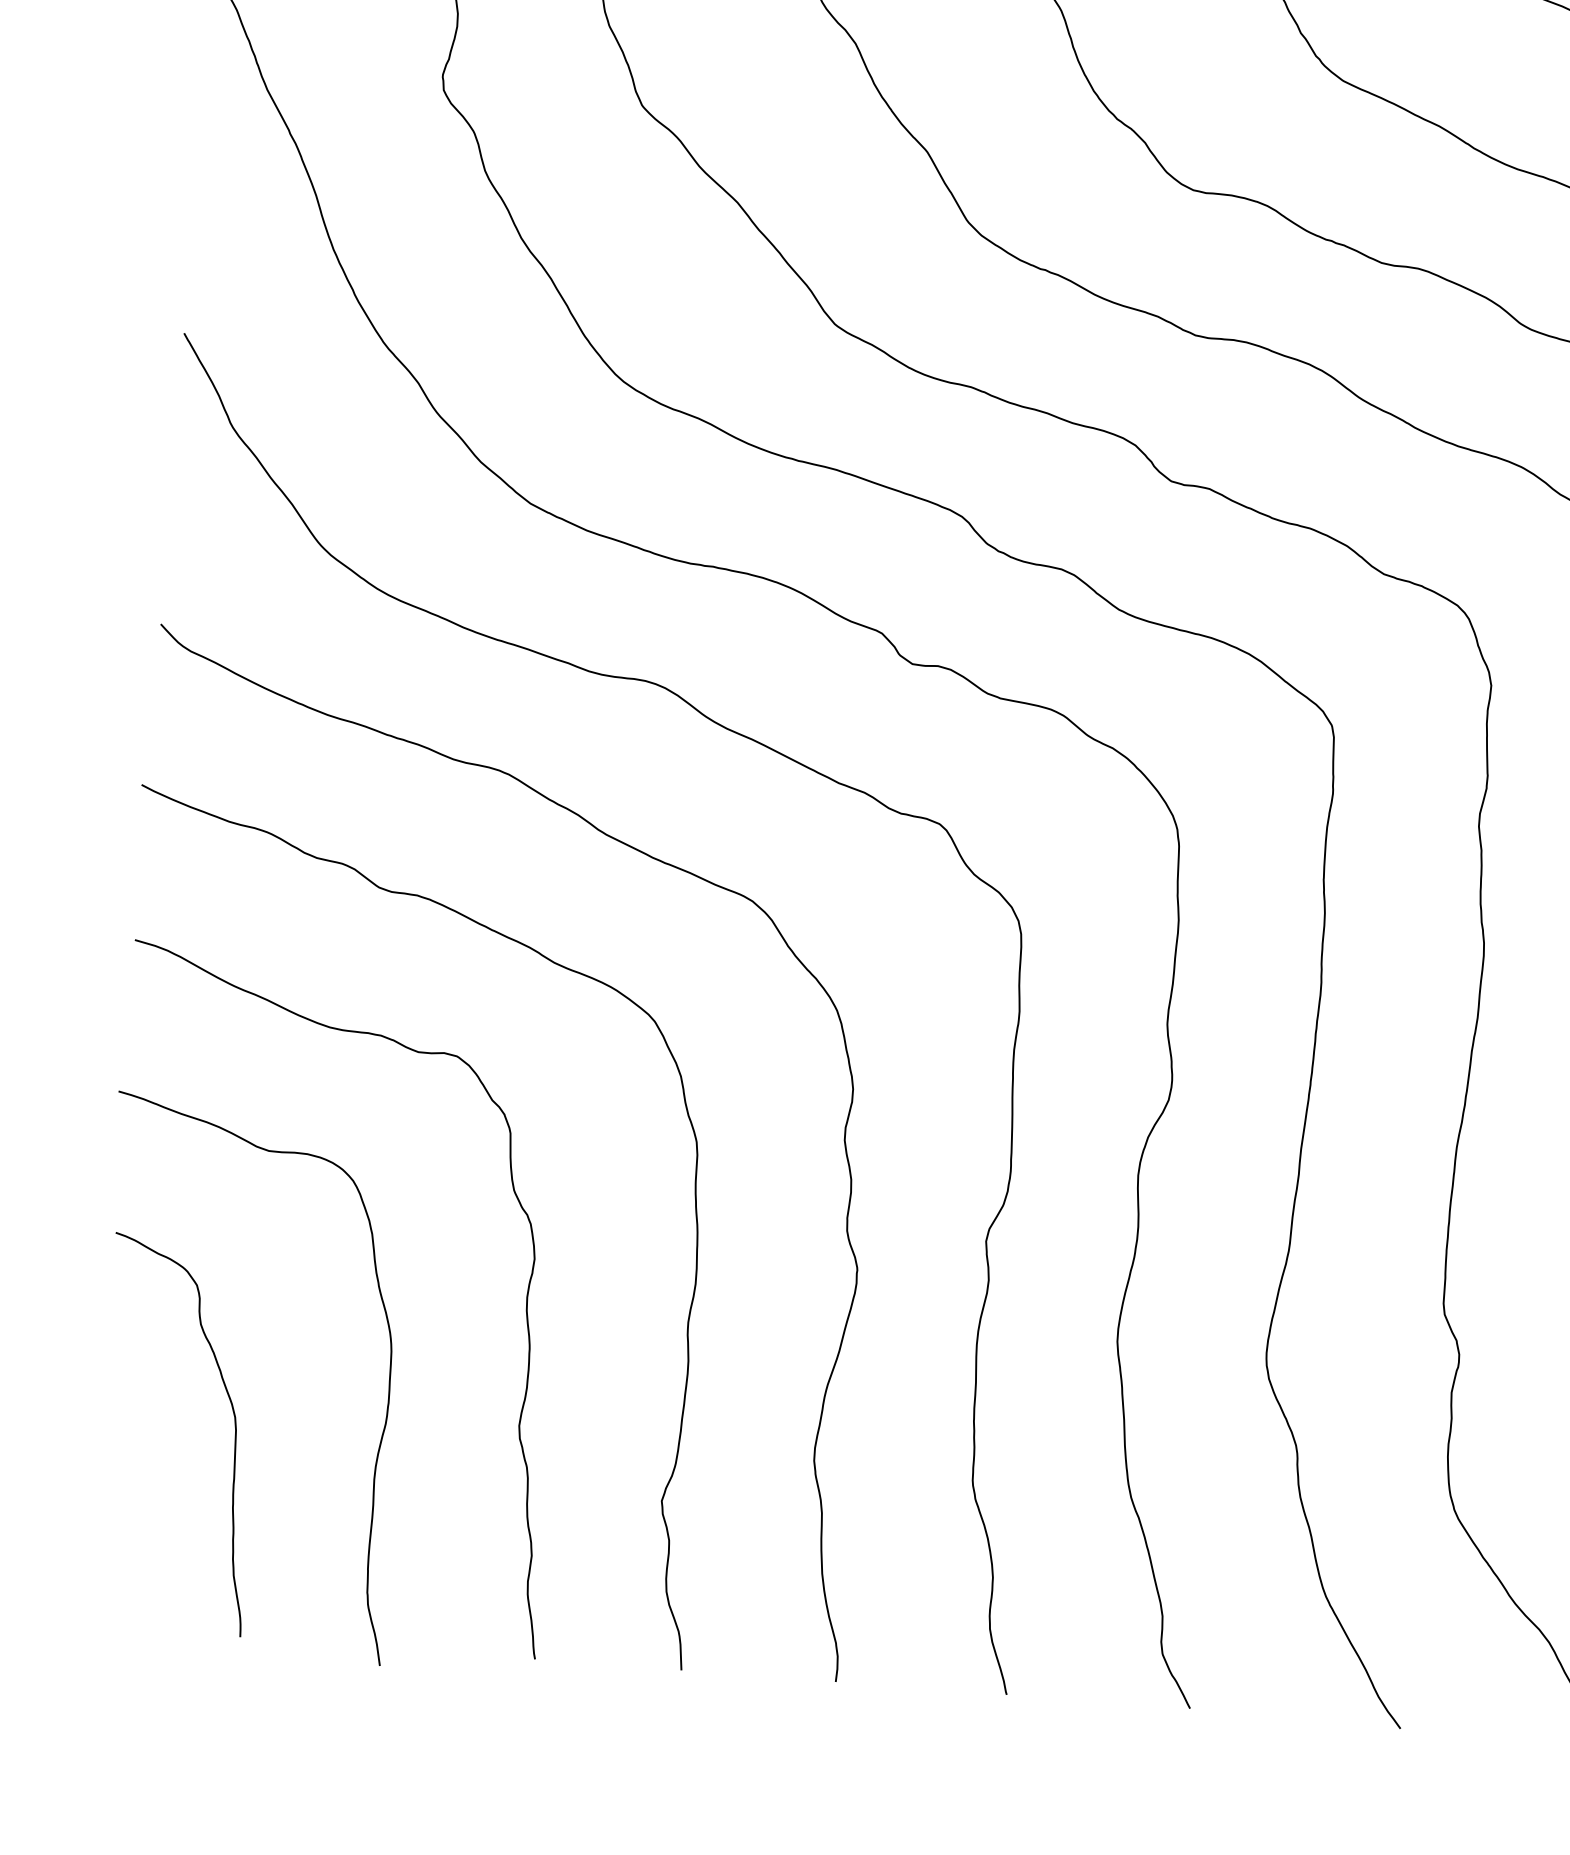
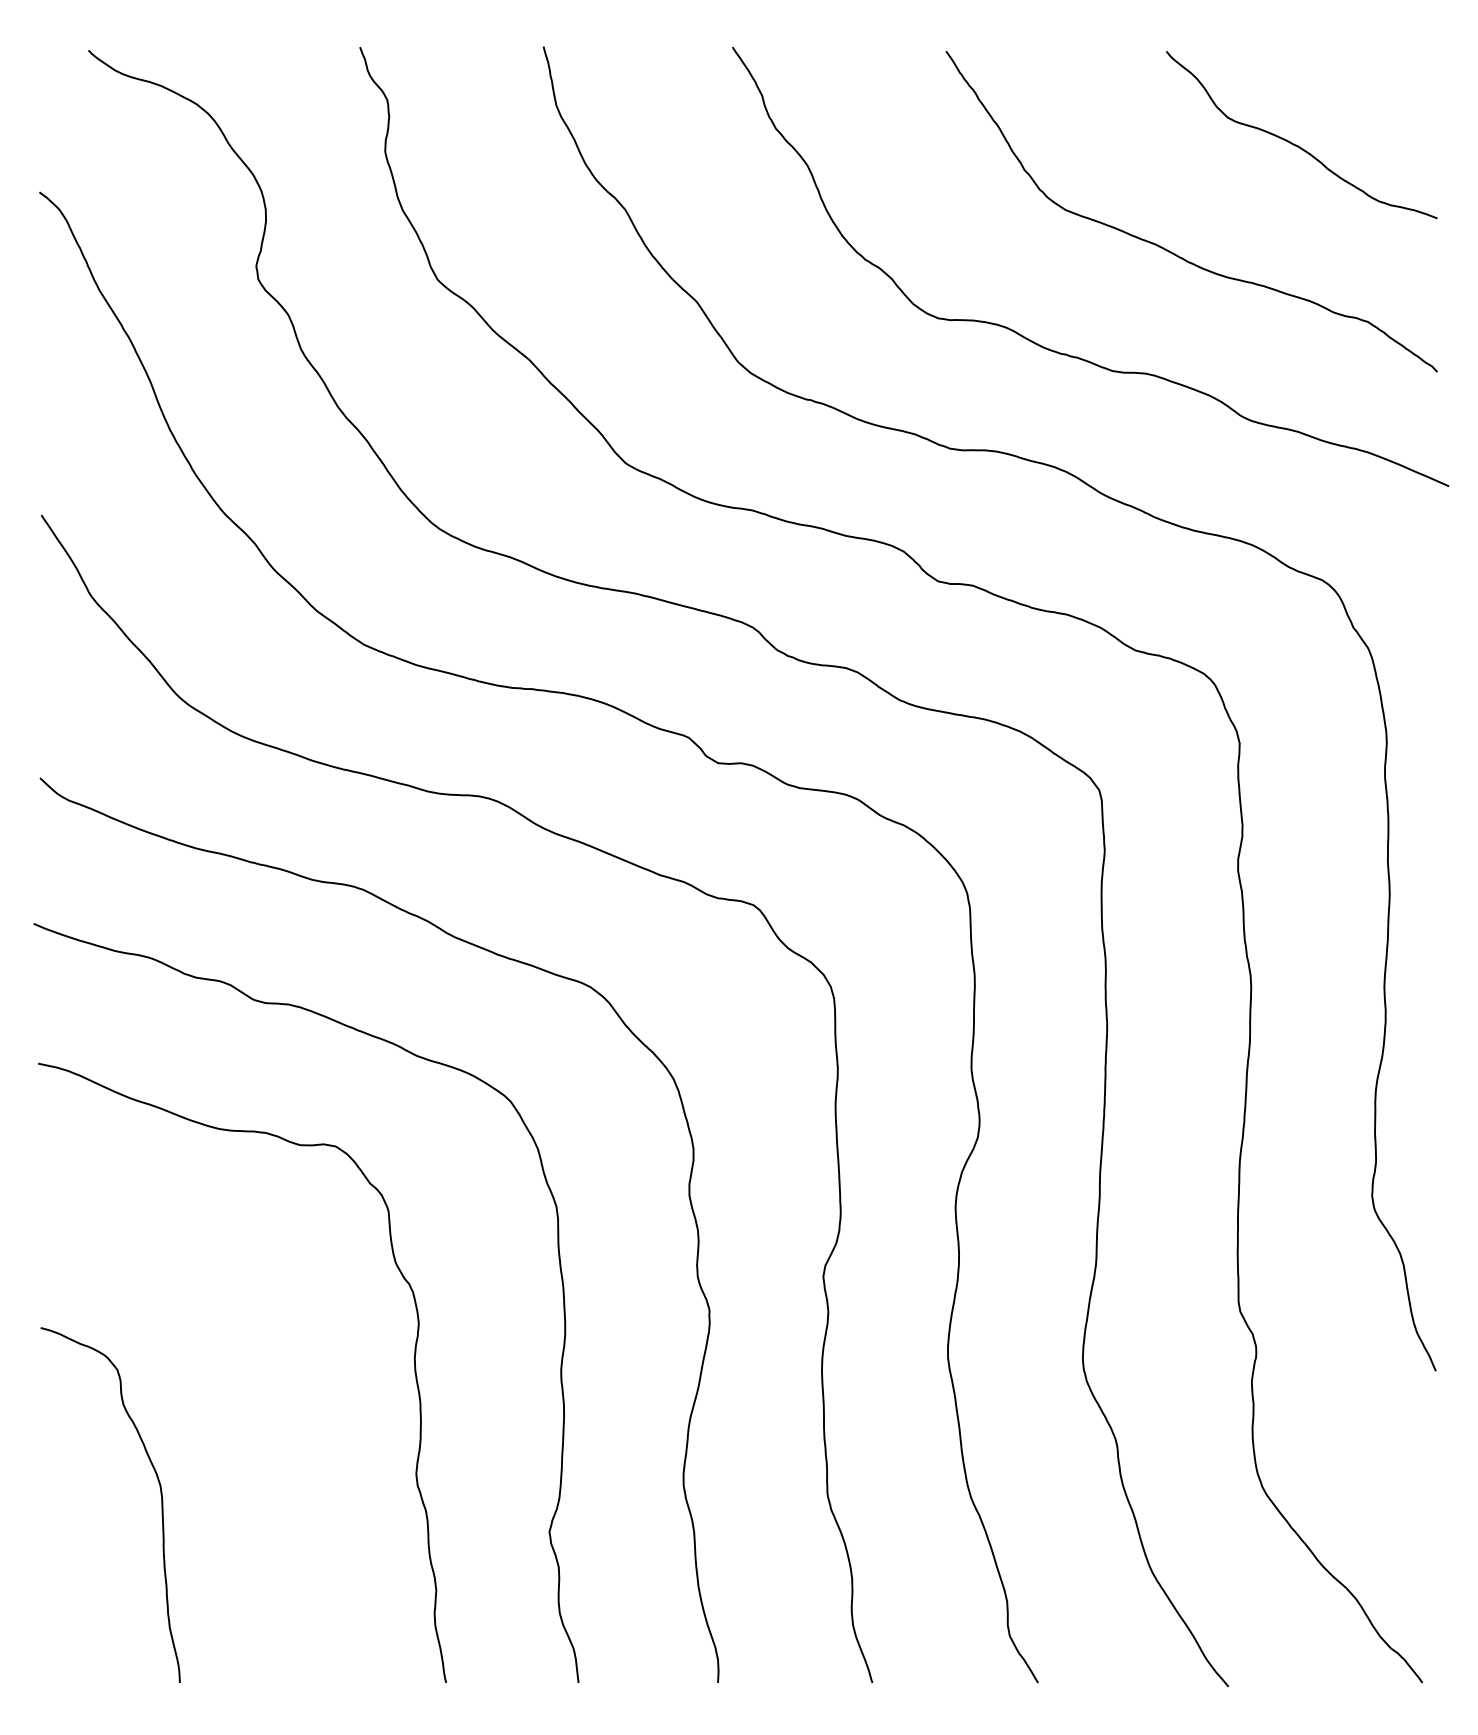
curve: (388, 1388) -> (296, 1449), removed

